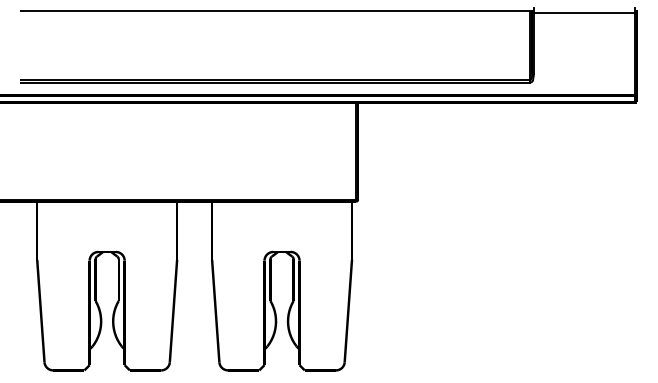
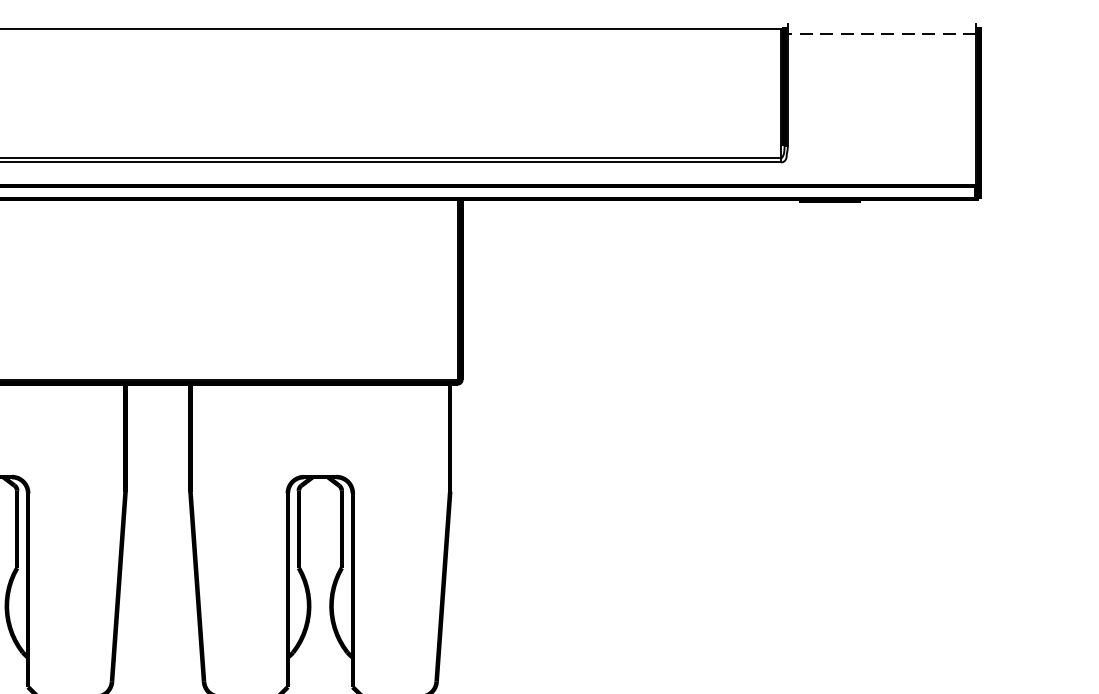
line: (584, 13) -> (881, 34), solid -> dashed

